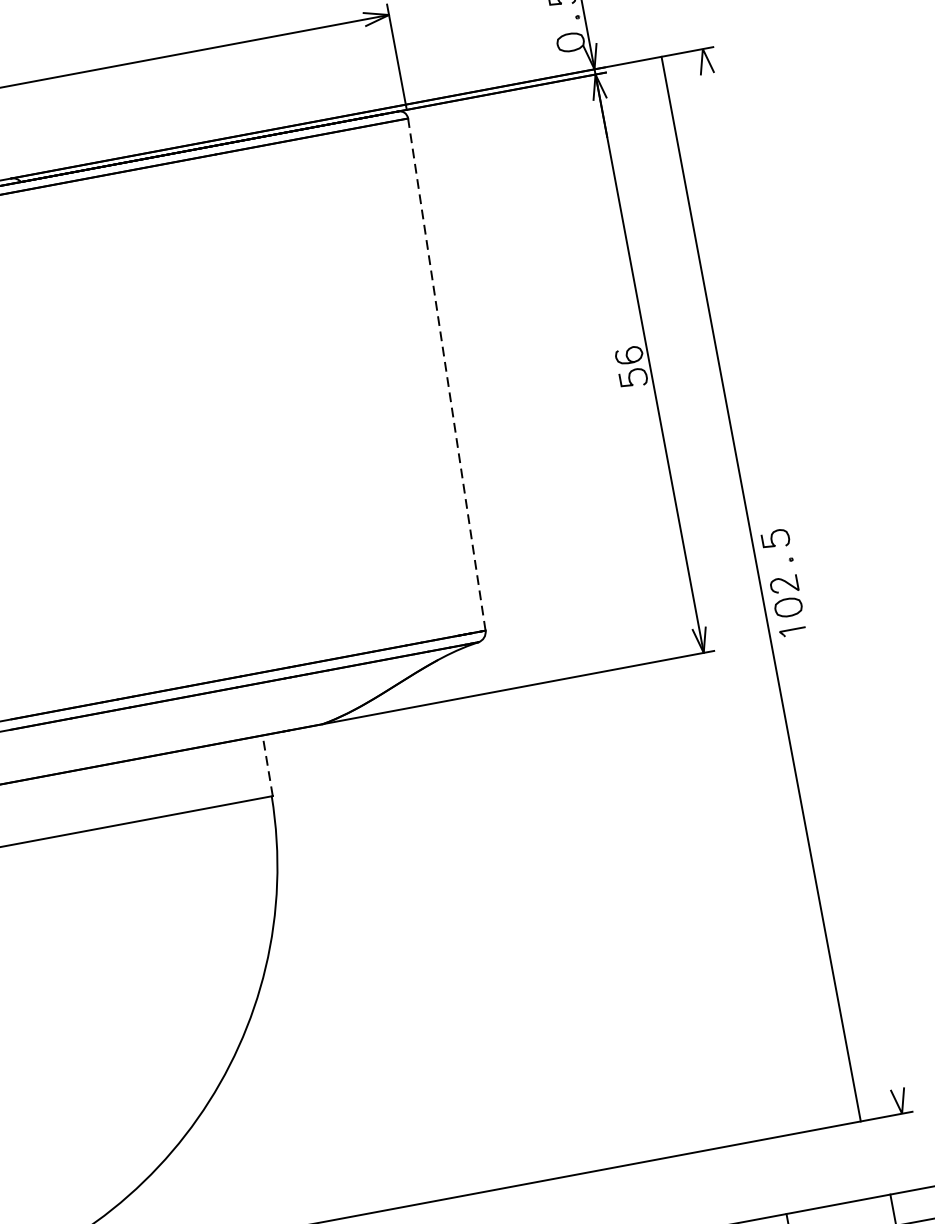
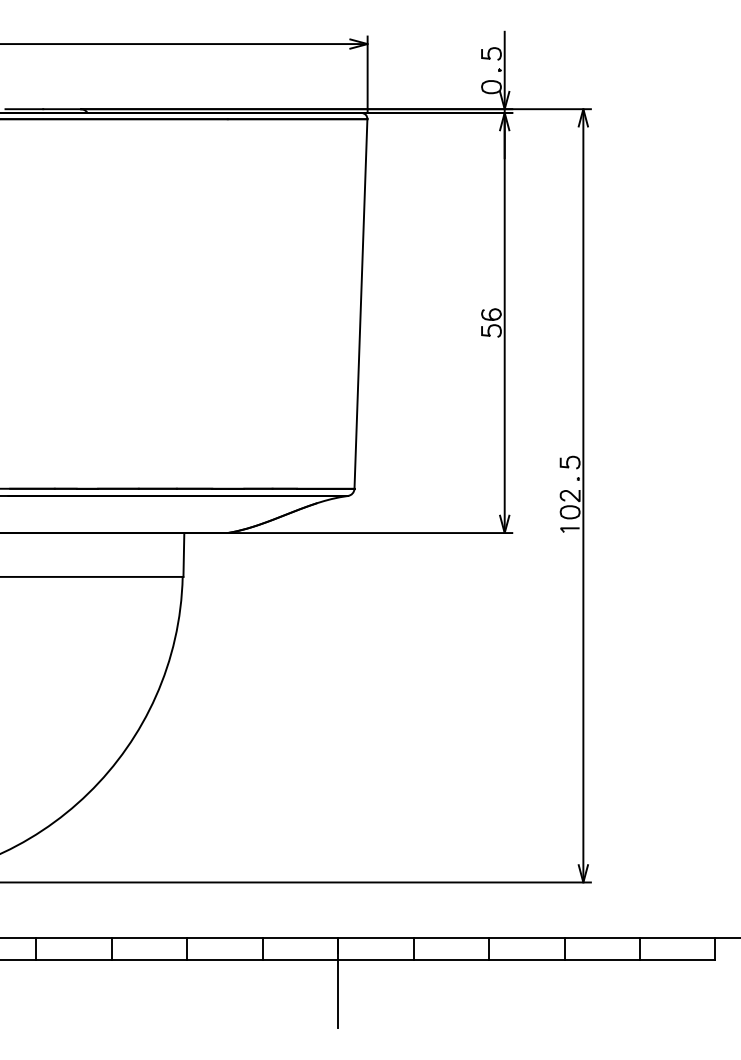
line: (446, 374) -> (360, 303), dashed -> solid
line: (761, 588) -> (583, 495), moved
line: (267, 765) -> (183, 554), dashed -> solid

